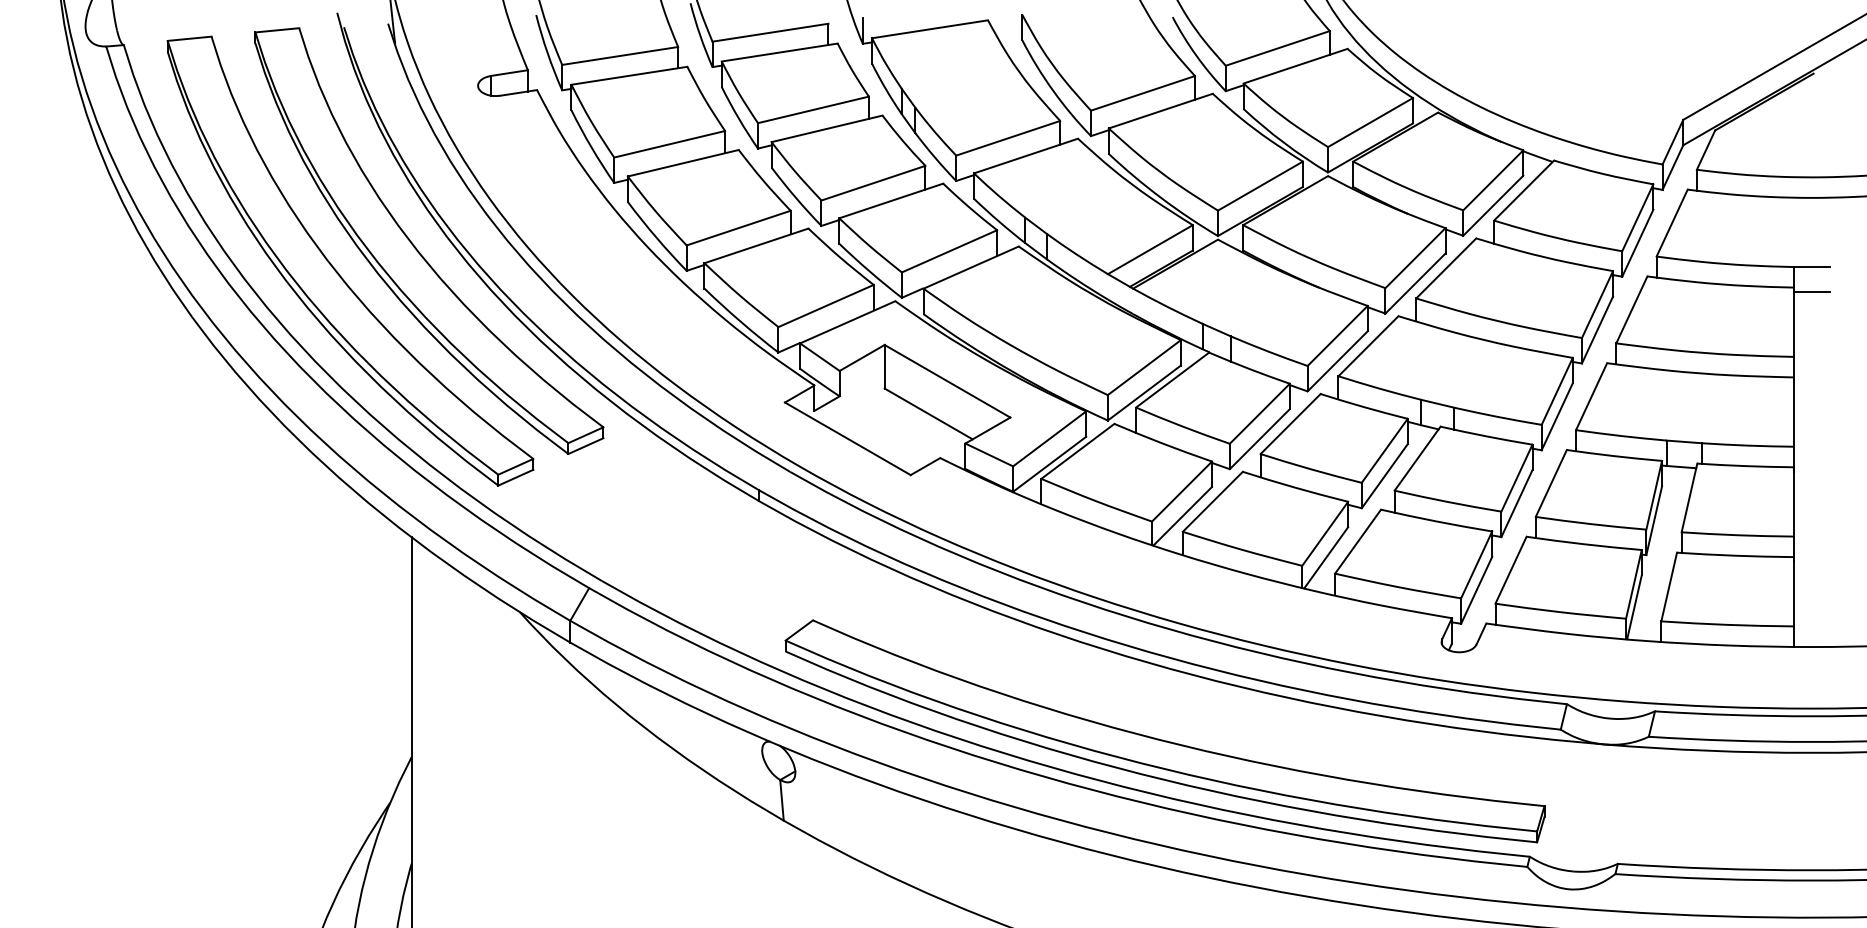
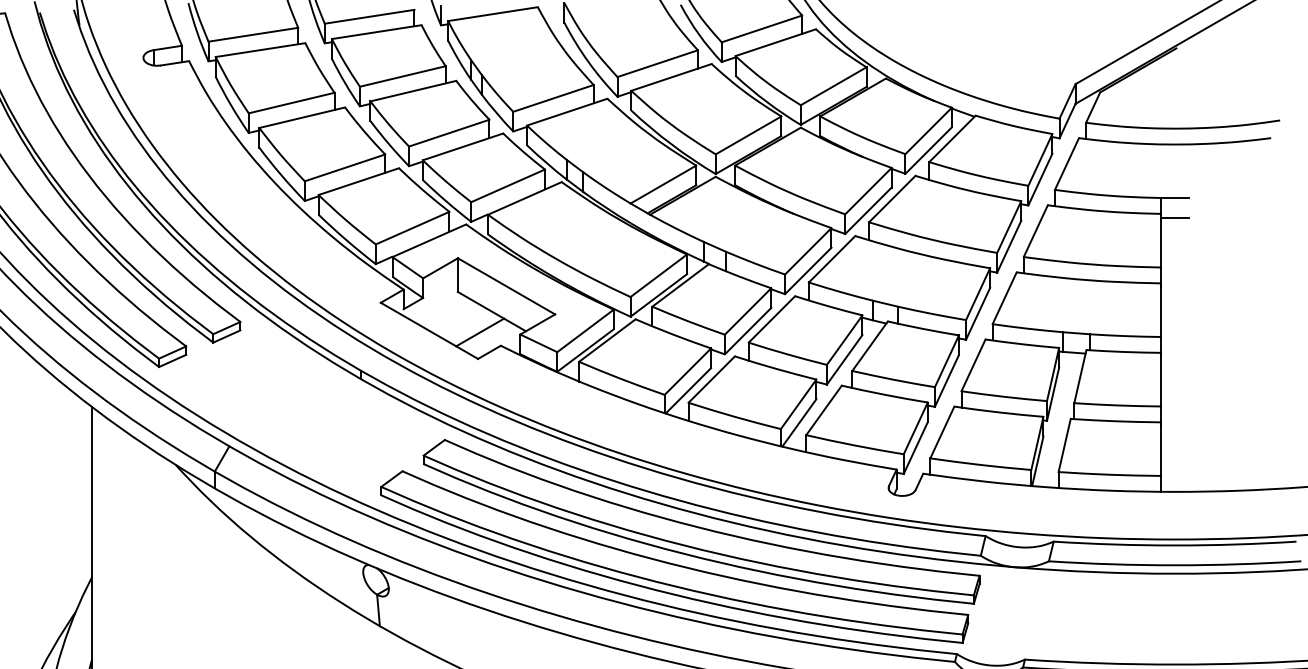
line: (913, 440) -> (480, 332), added
part: (1199, 692) -> (701, 527), added

